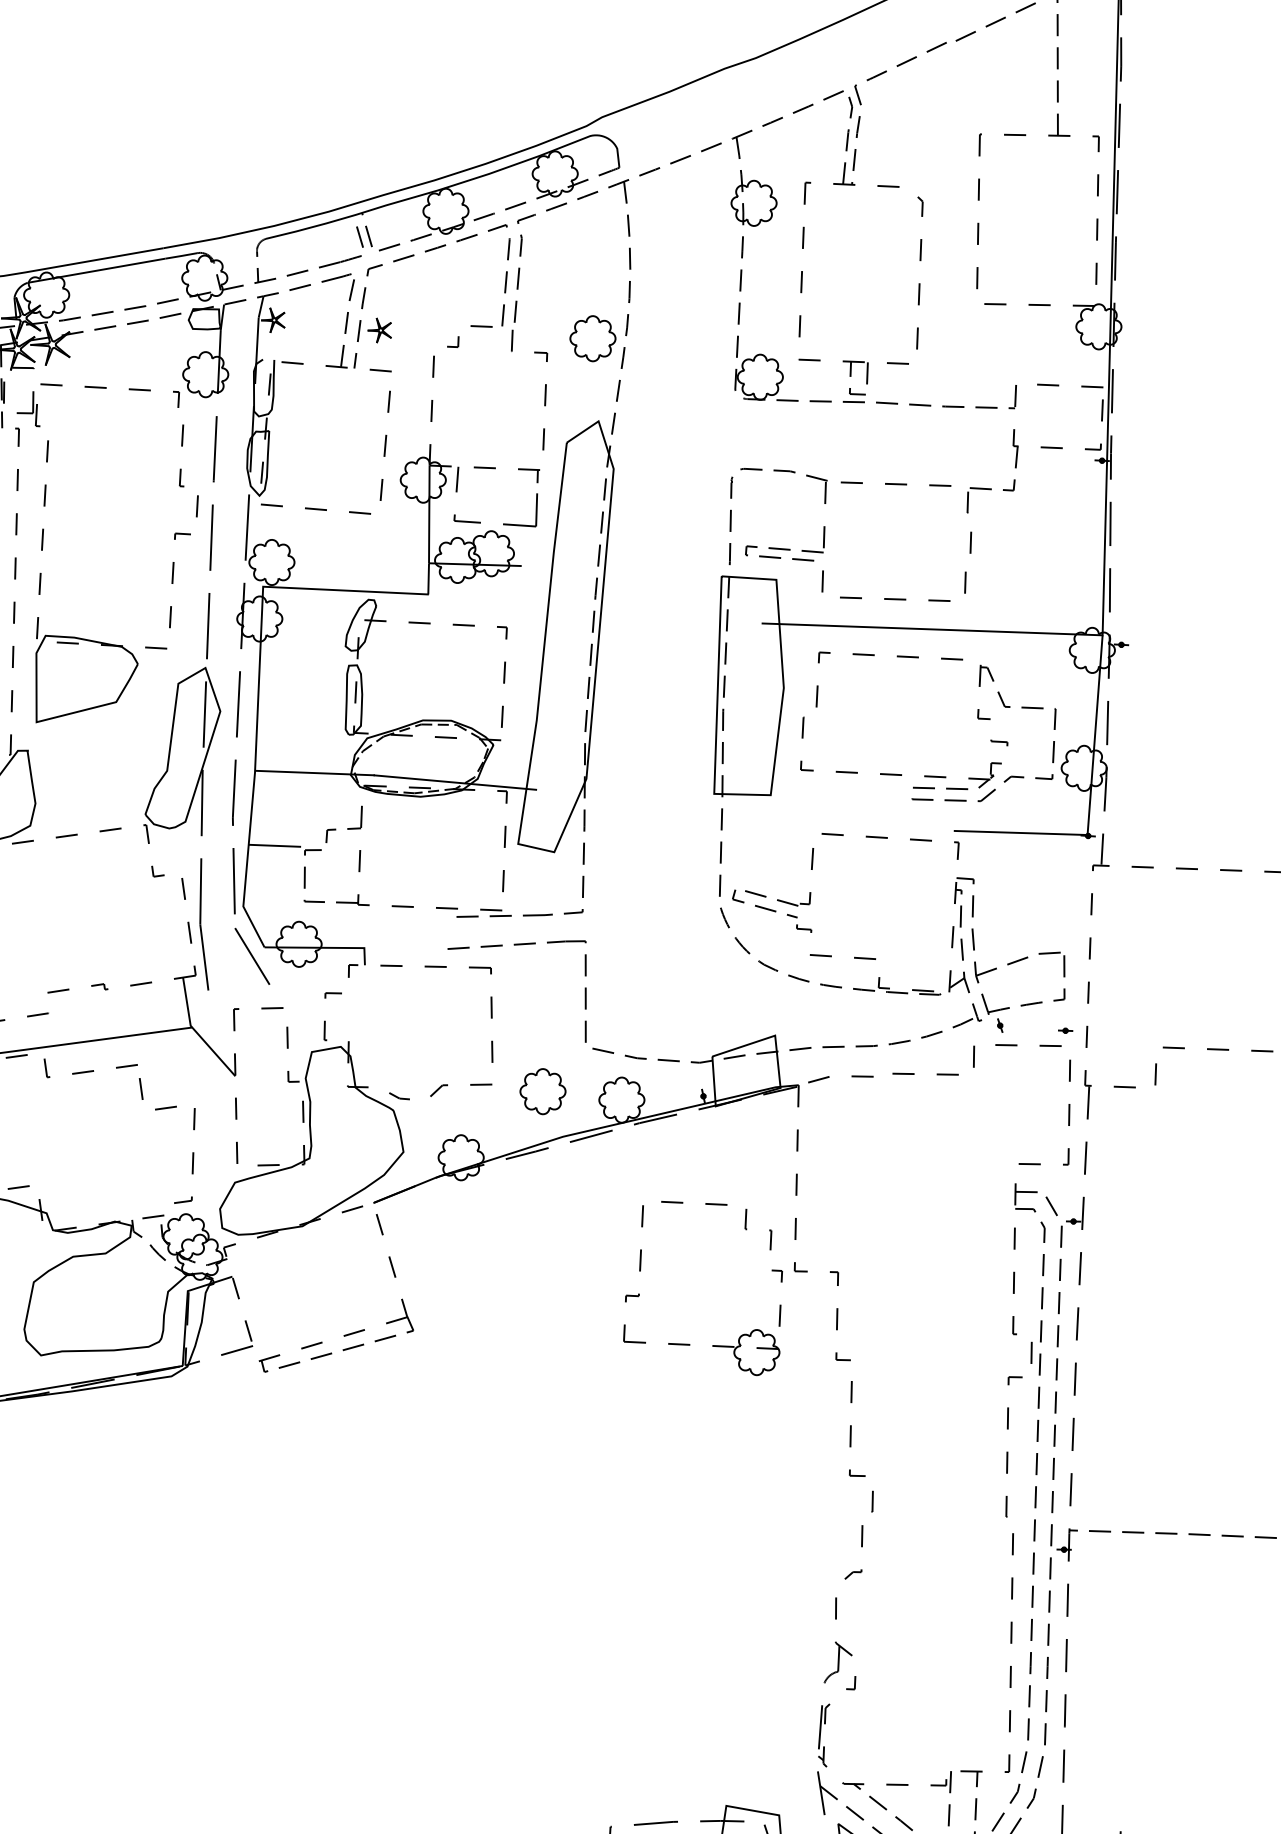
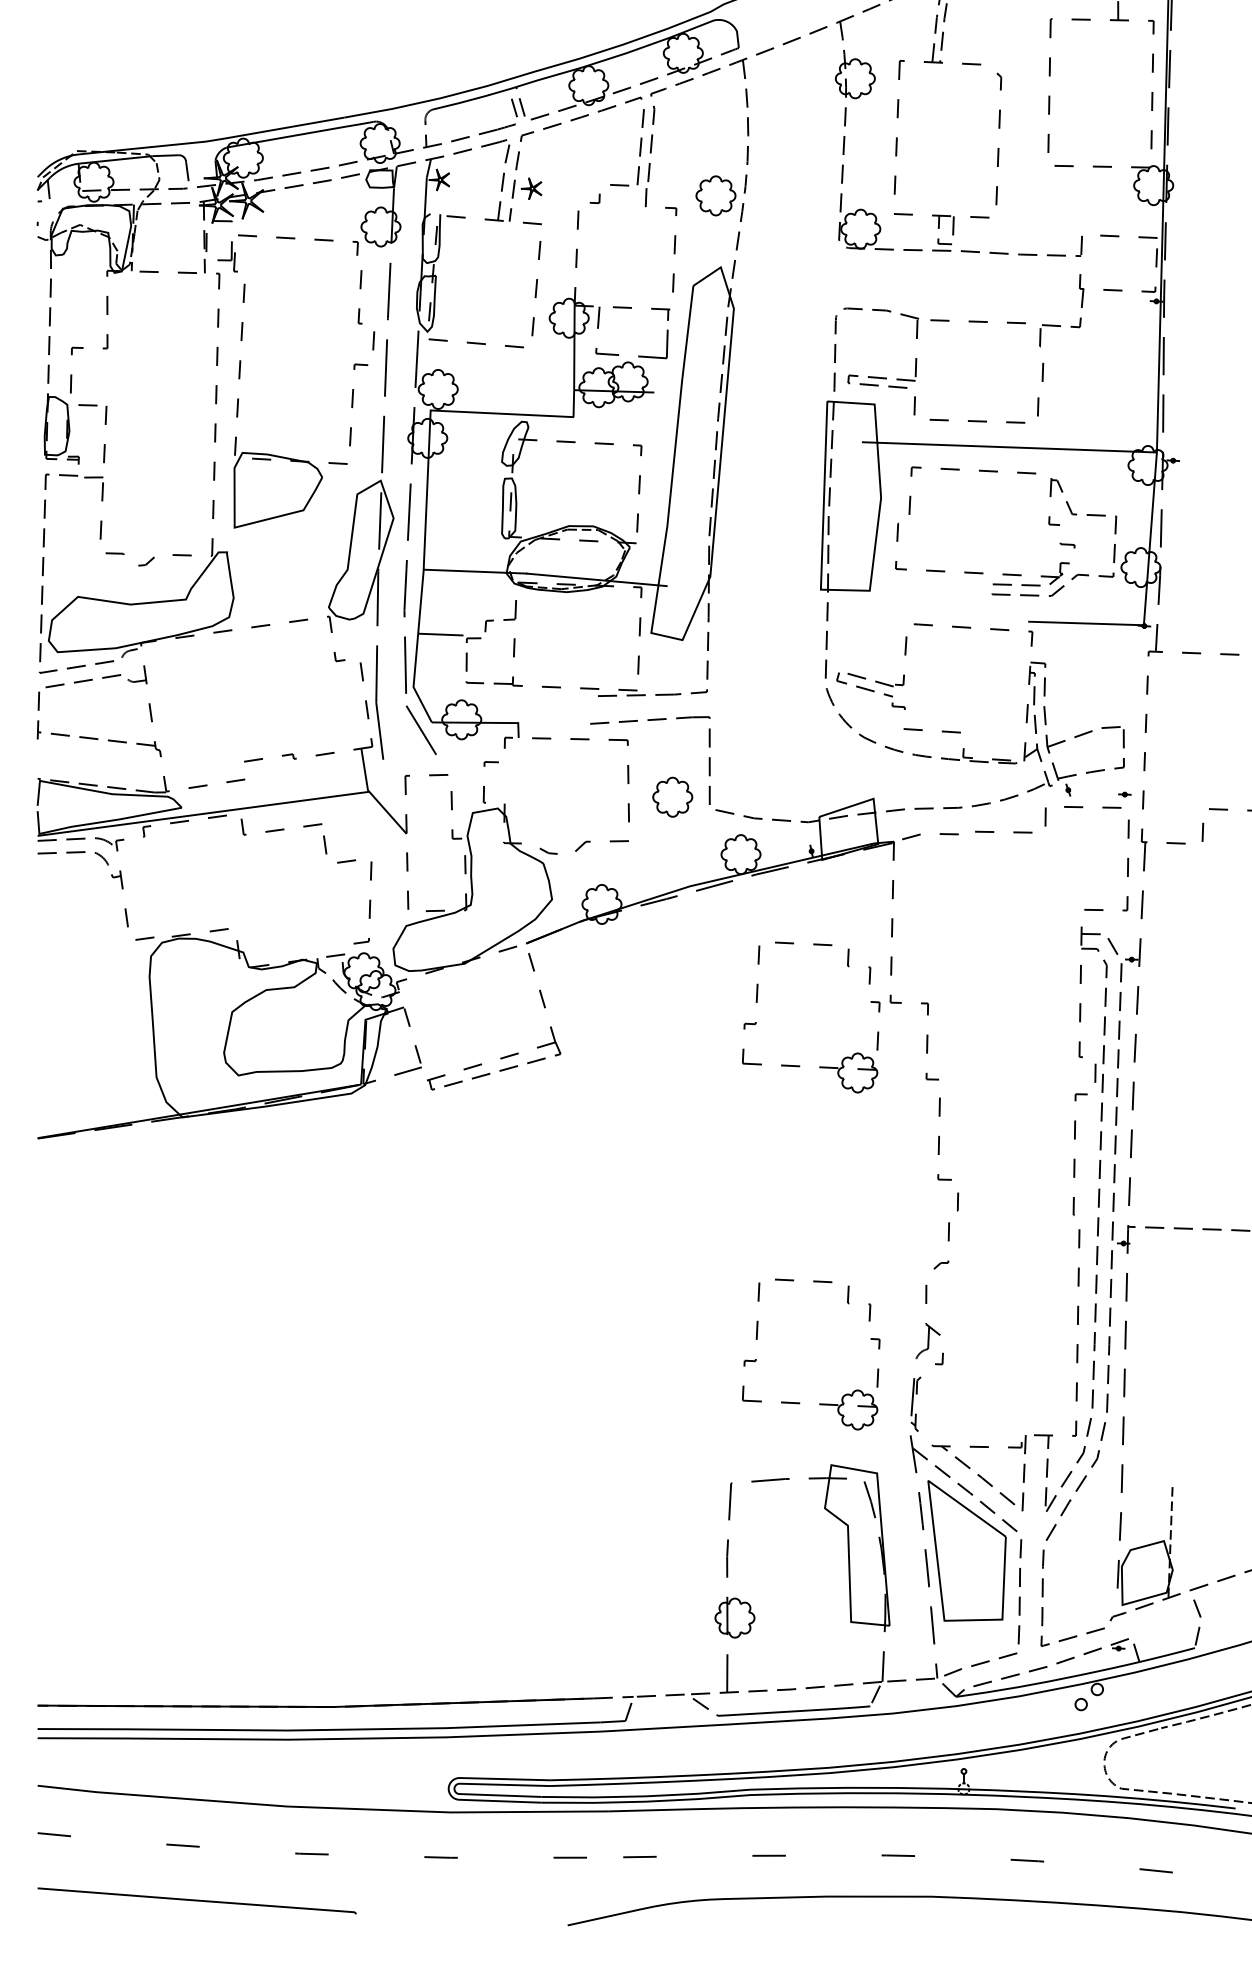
part: (542, 1090) -> (672, 796), moved
part: (690, 1733) -> (800, 1402), added

